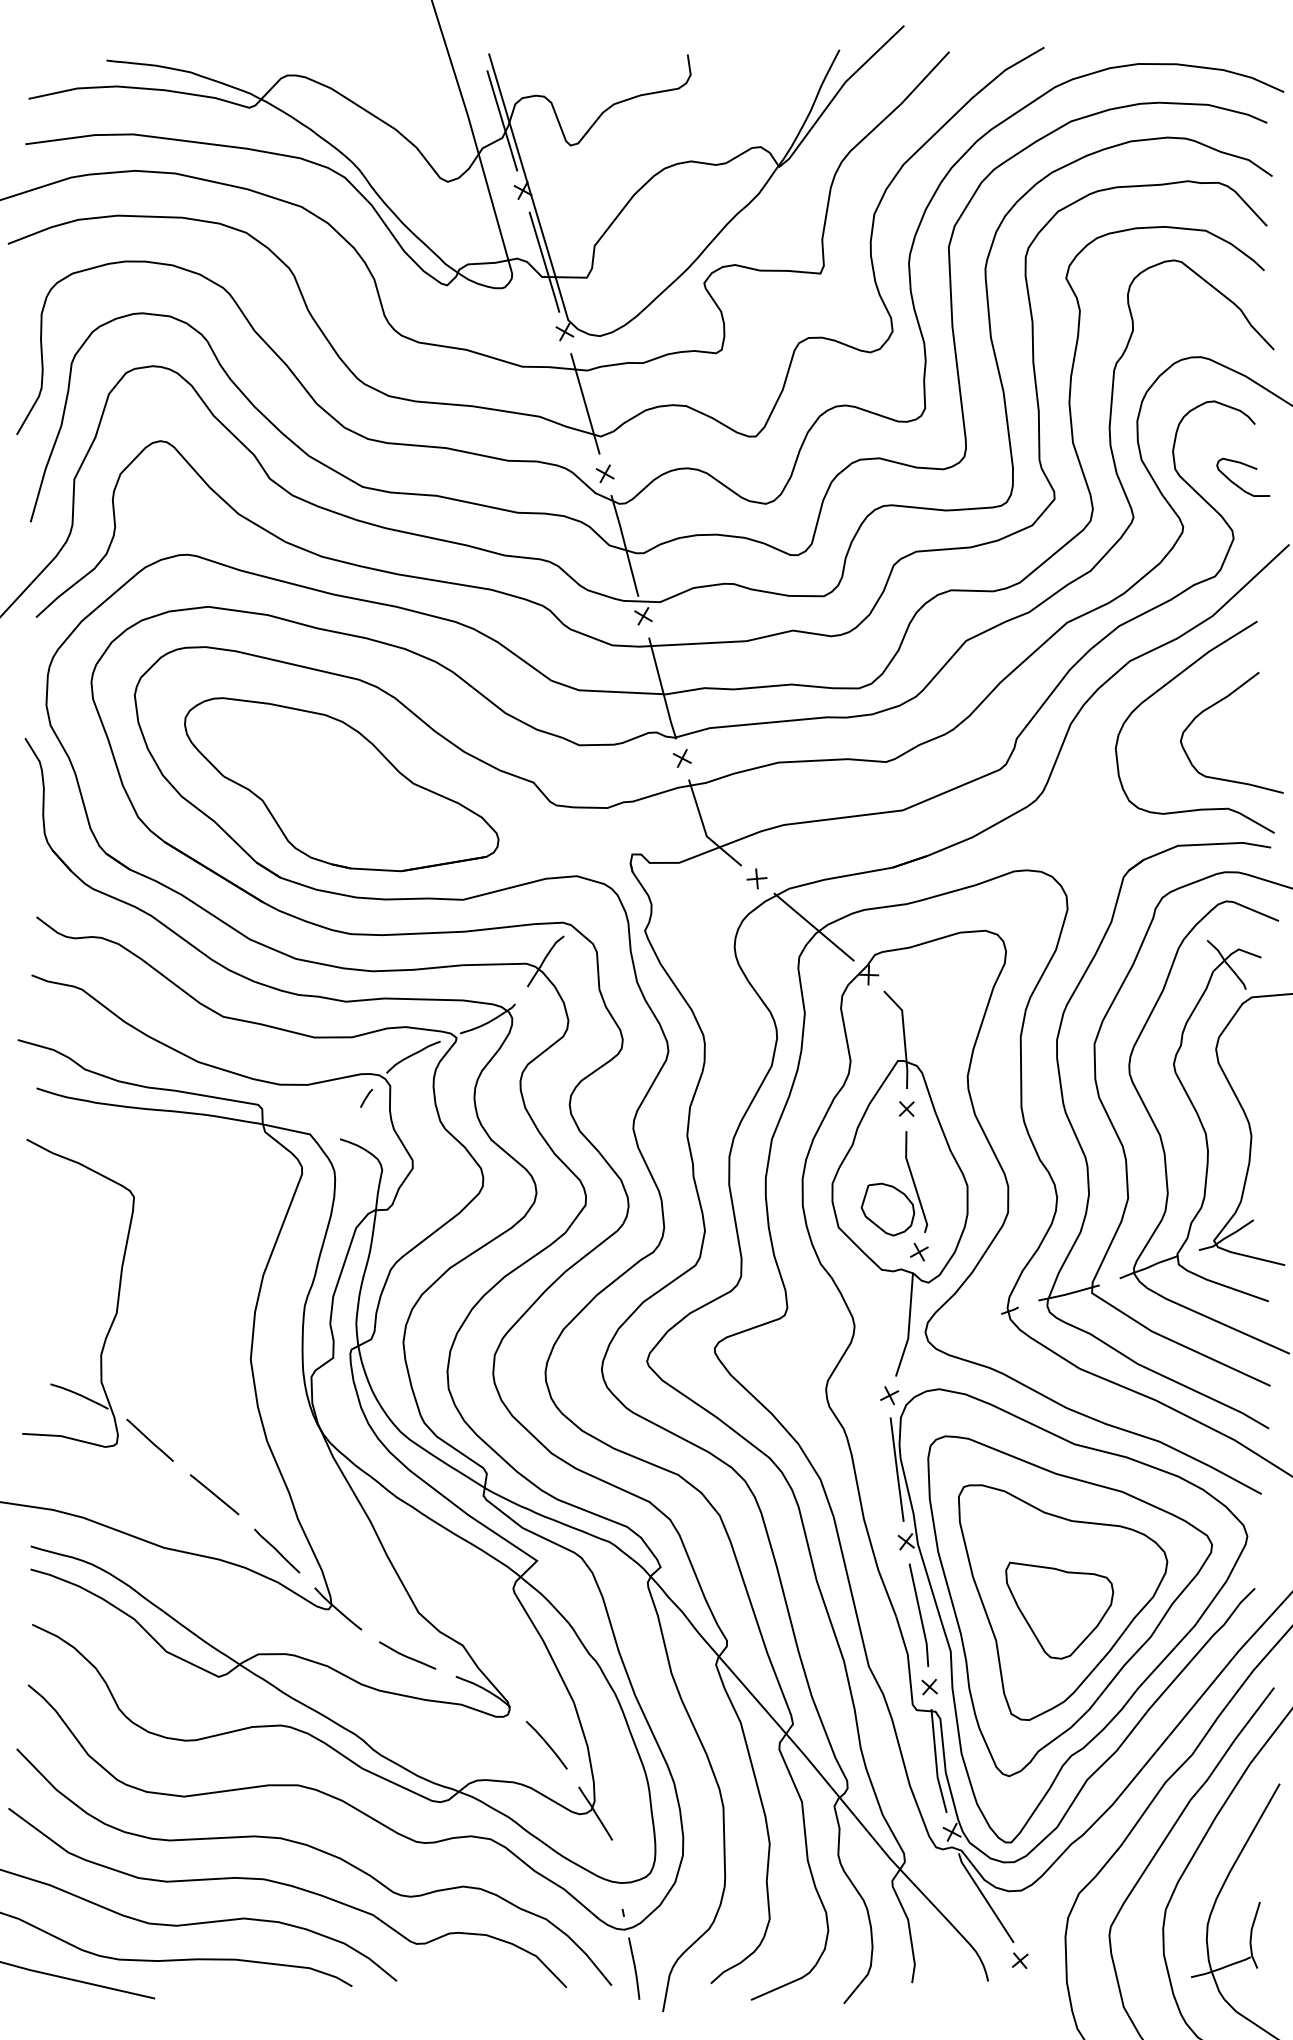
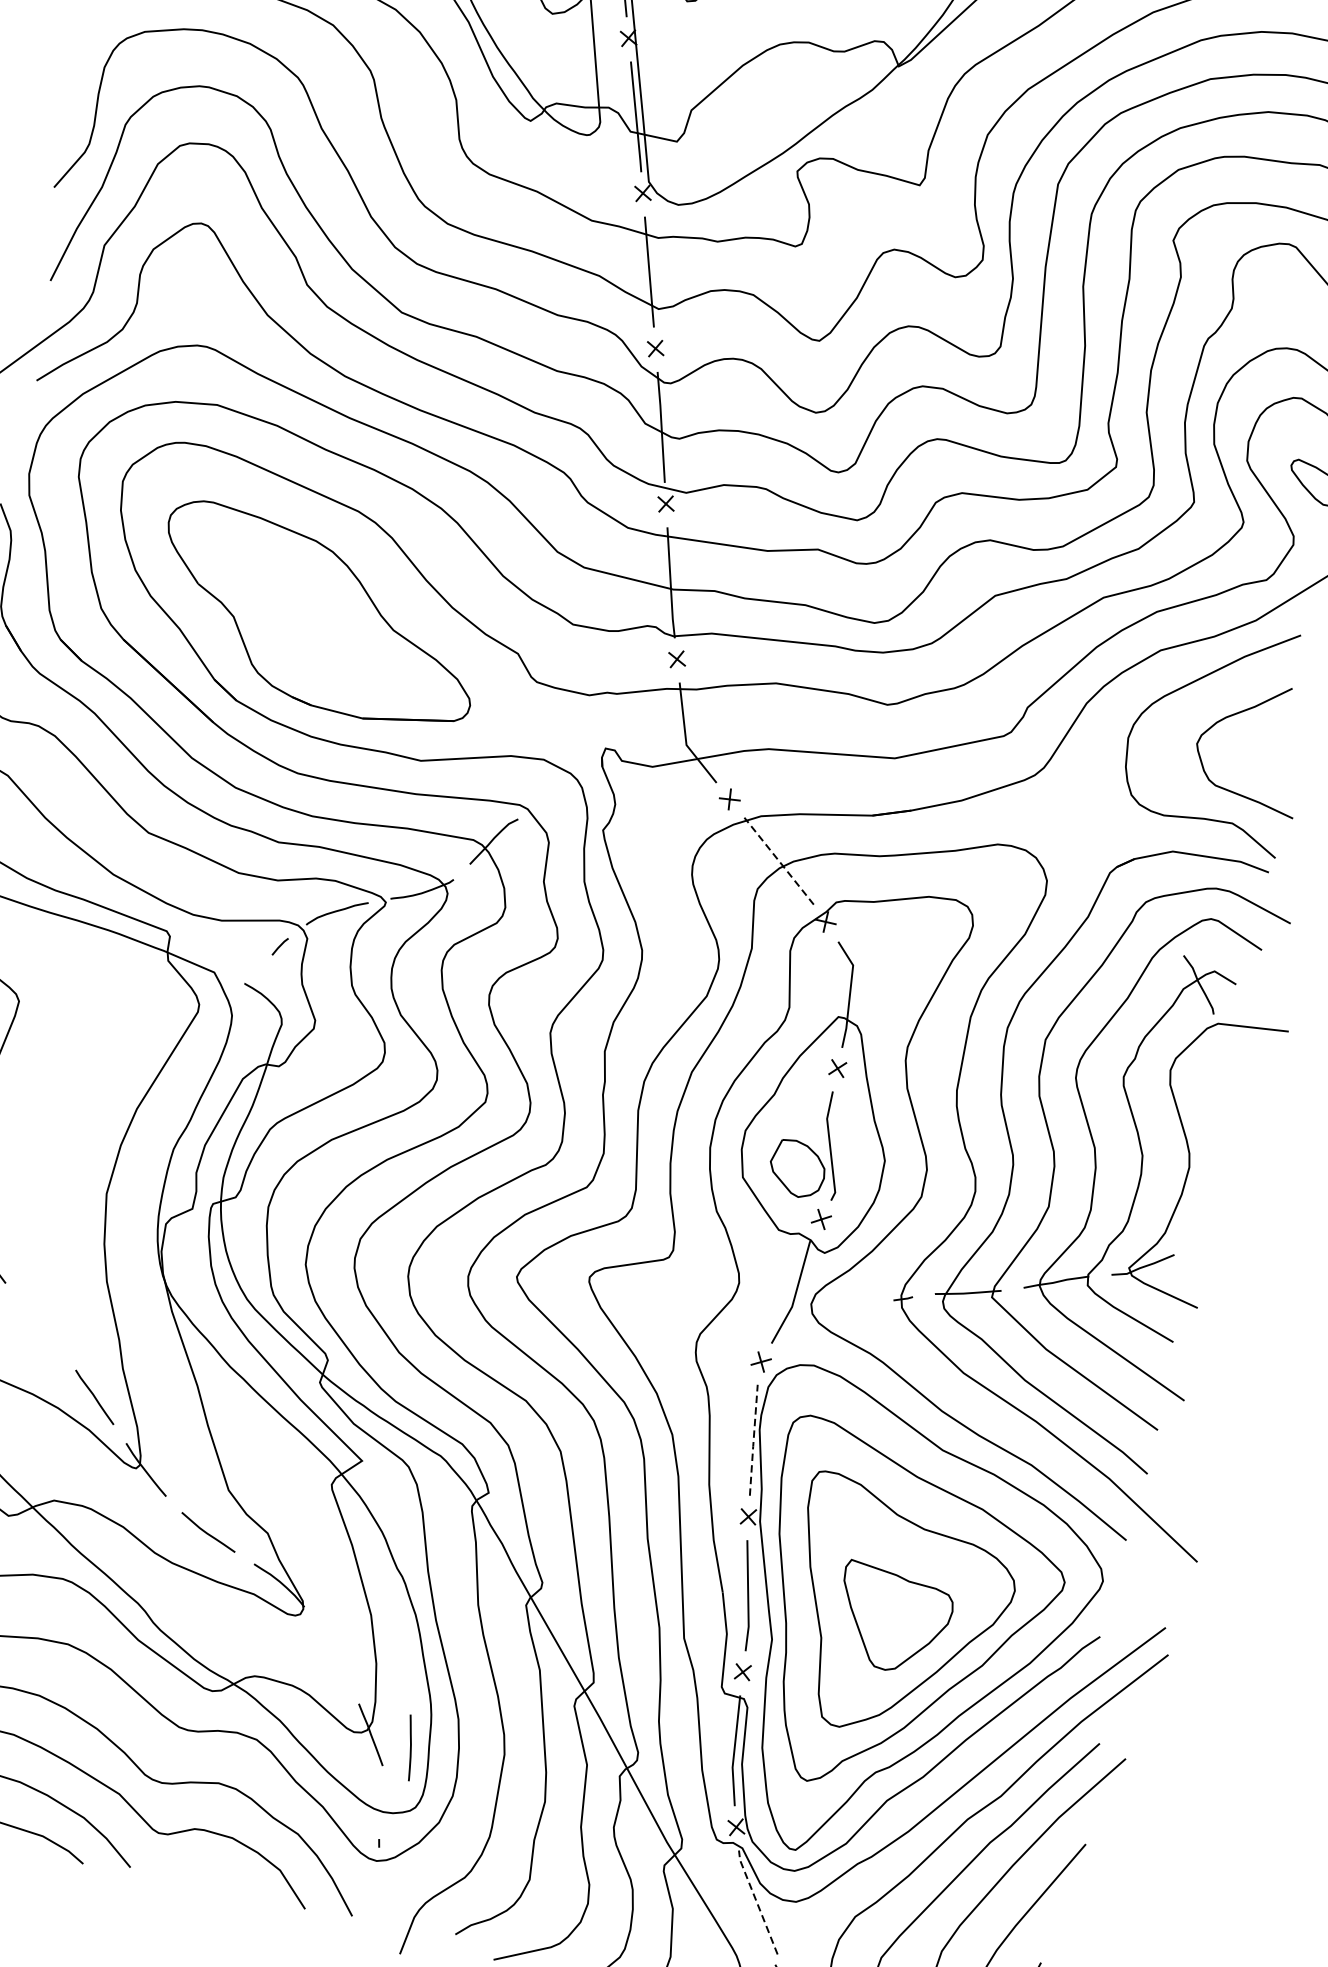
line: (813, 926) -> (778, 860), solid -> dashed
line: (897, 1469) -> (754, 1440), solid -> dashed
line: (214, 1494) -> (41, 1325), removed
curve: (546, 1744) -> (334, 1653), removed
line: (984, 1897) -> (756, 1901), solid -> dashed
line: (634, 1968) -> (410, 1747), moved

